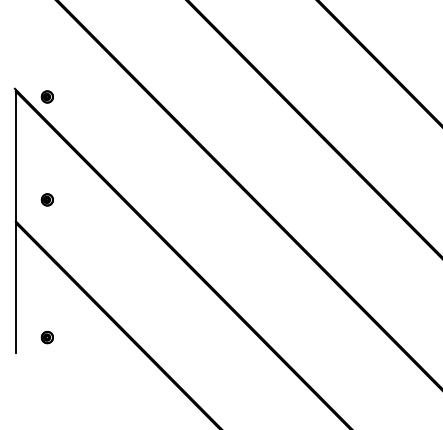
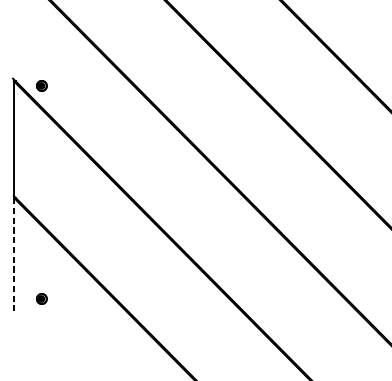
part: (46, 199) -> (41, 176), removed
line: (16, 288) -> (14, 255), solid -> dashed

